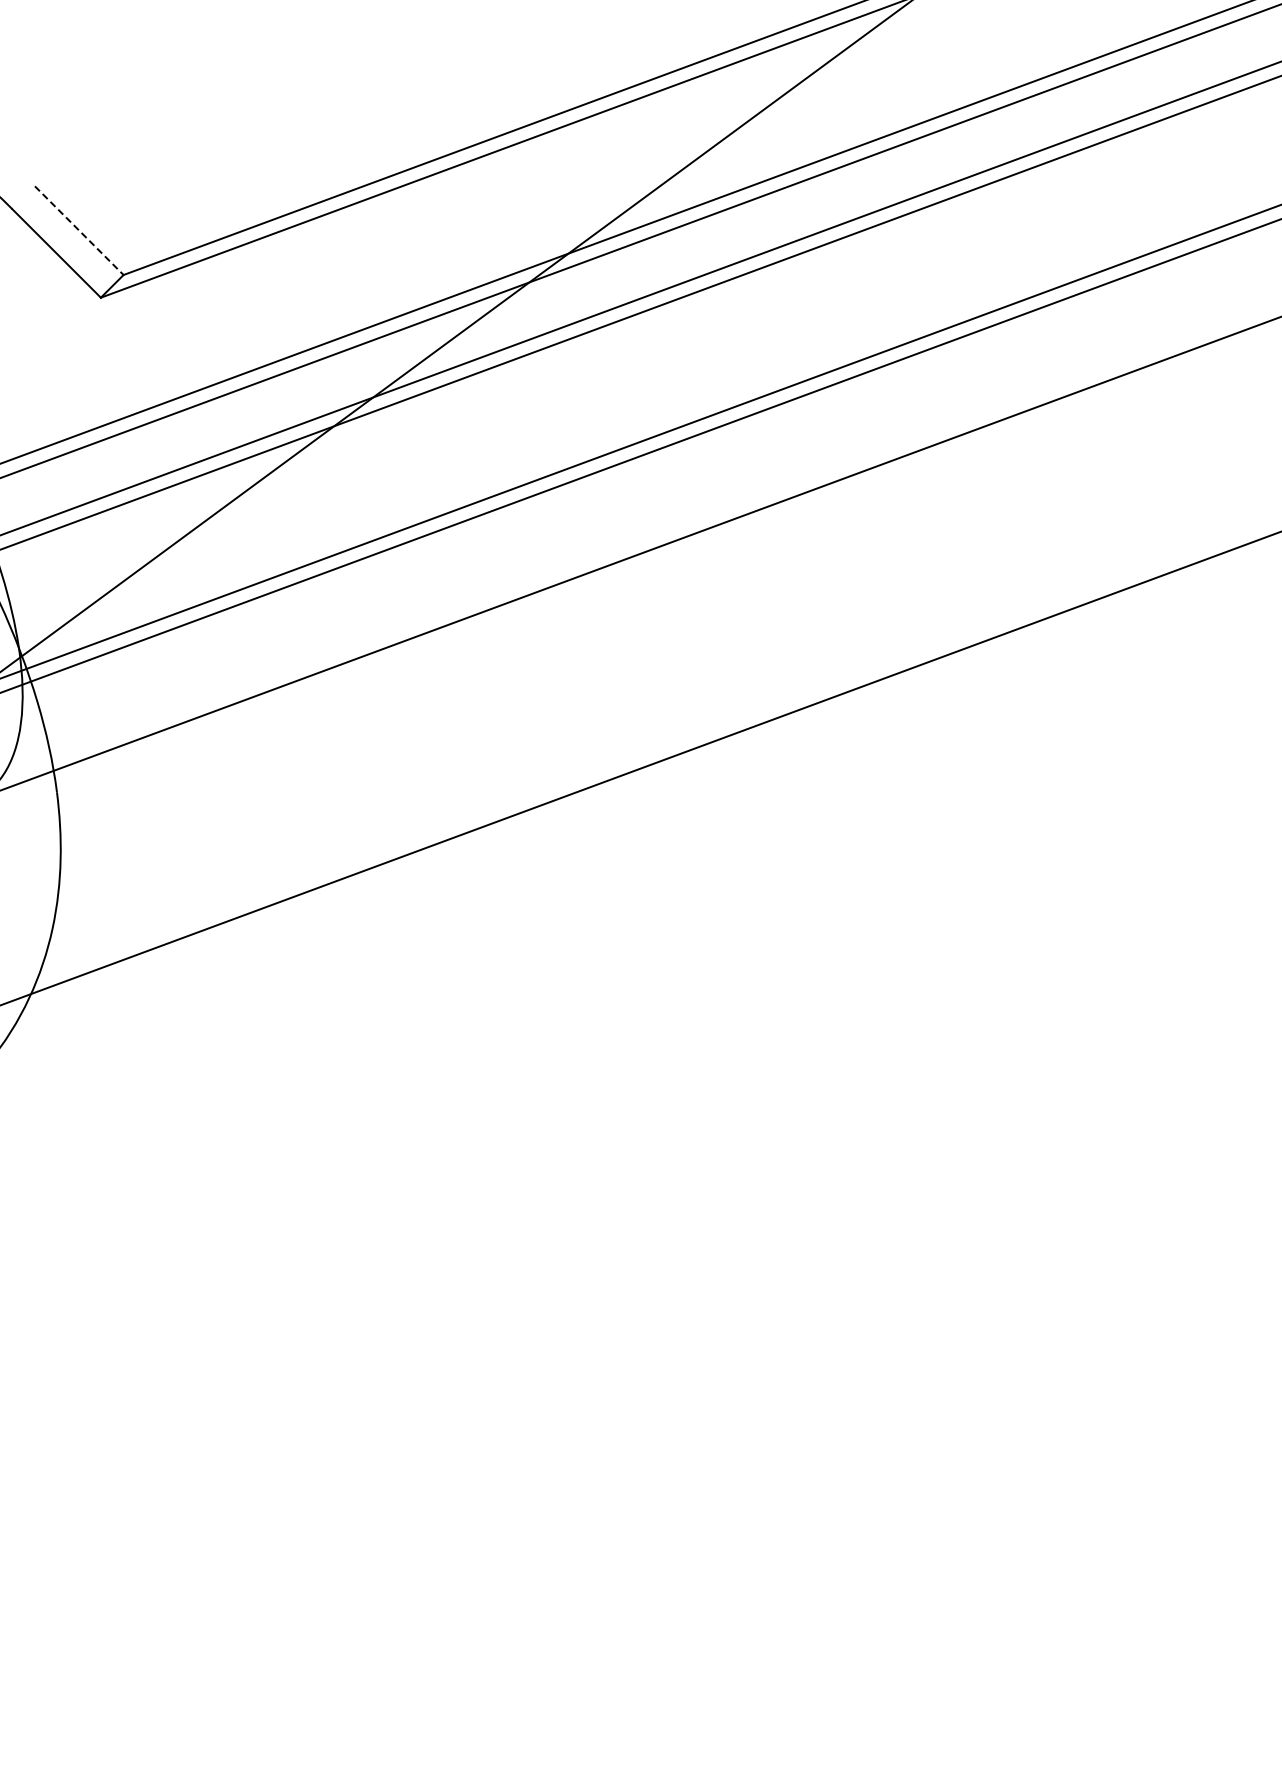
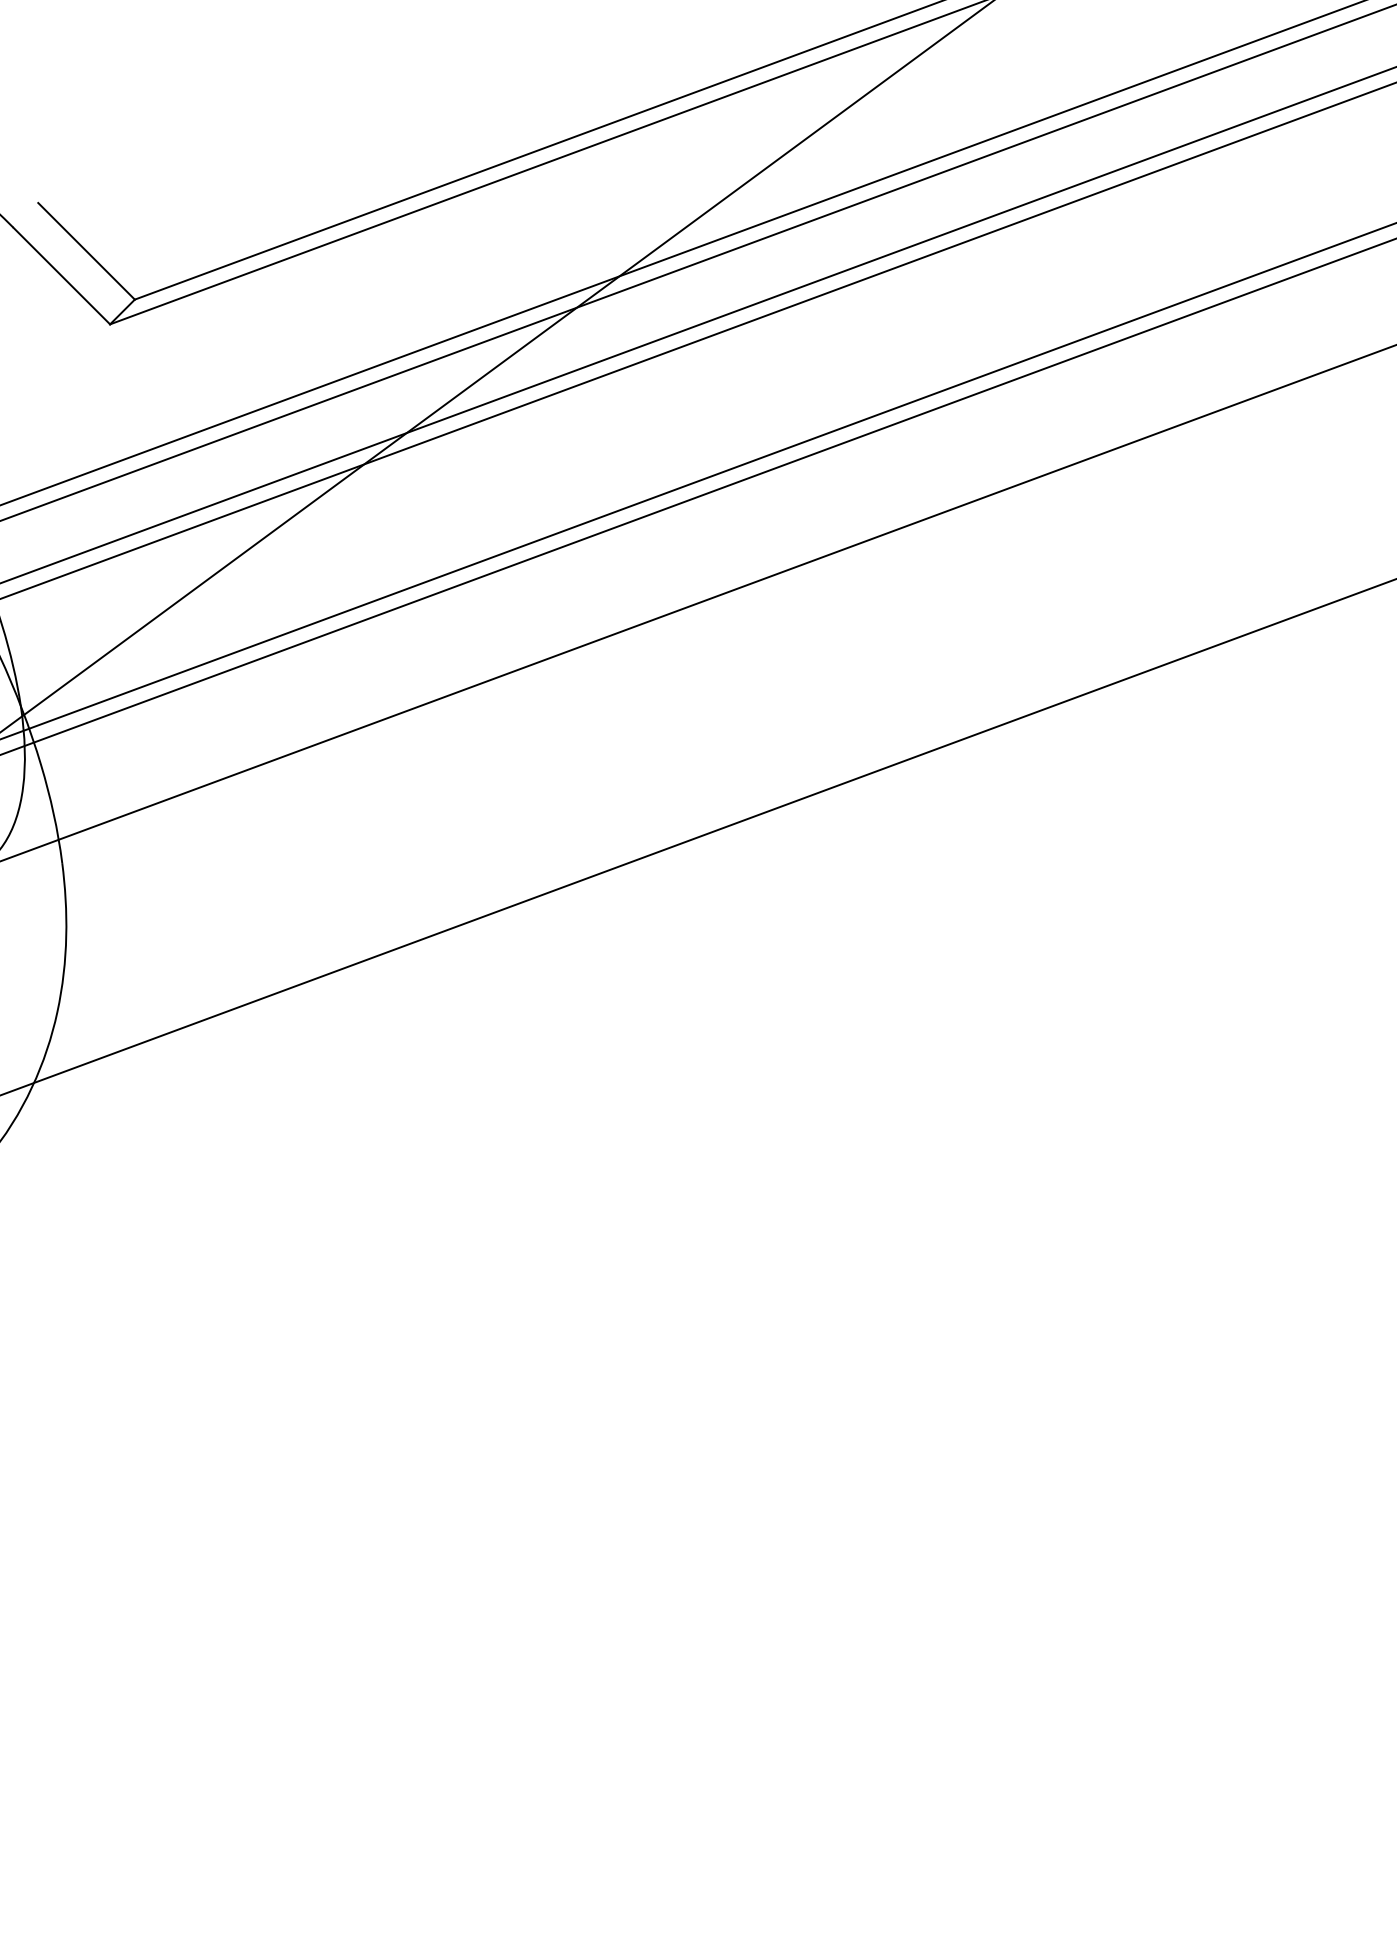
line: (79, 230) -> (86, 251), dashed -> solid

